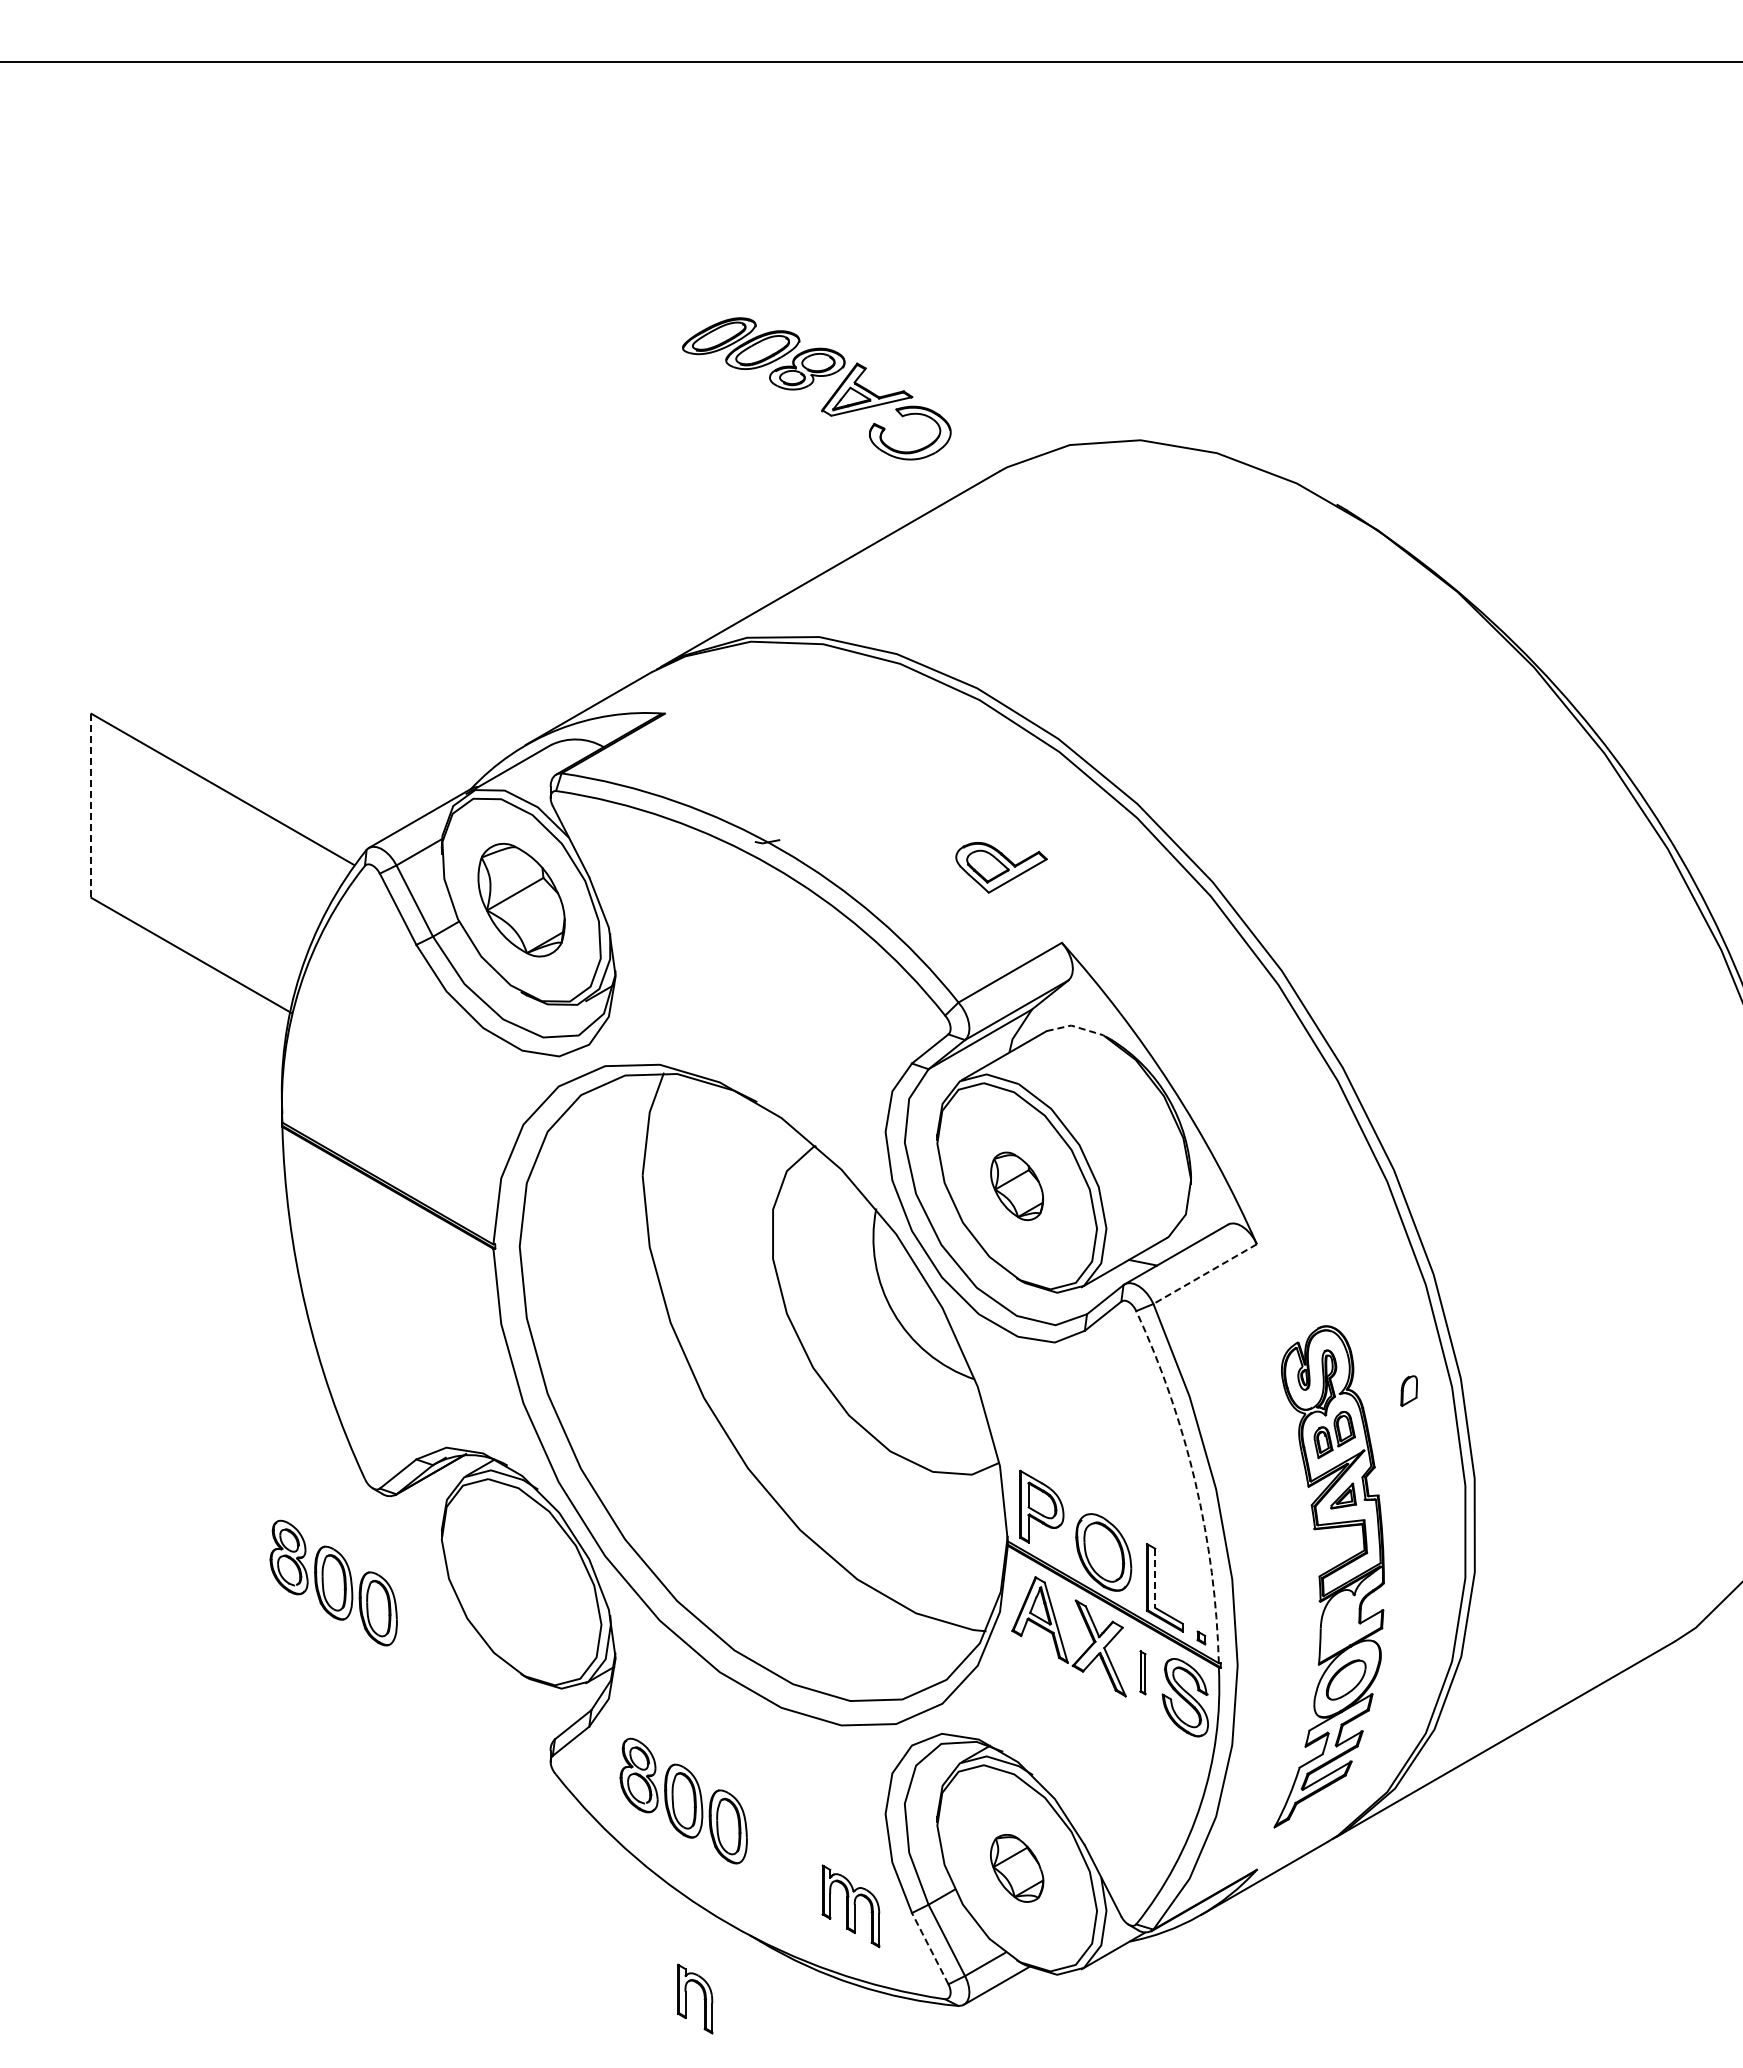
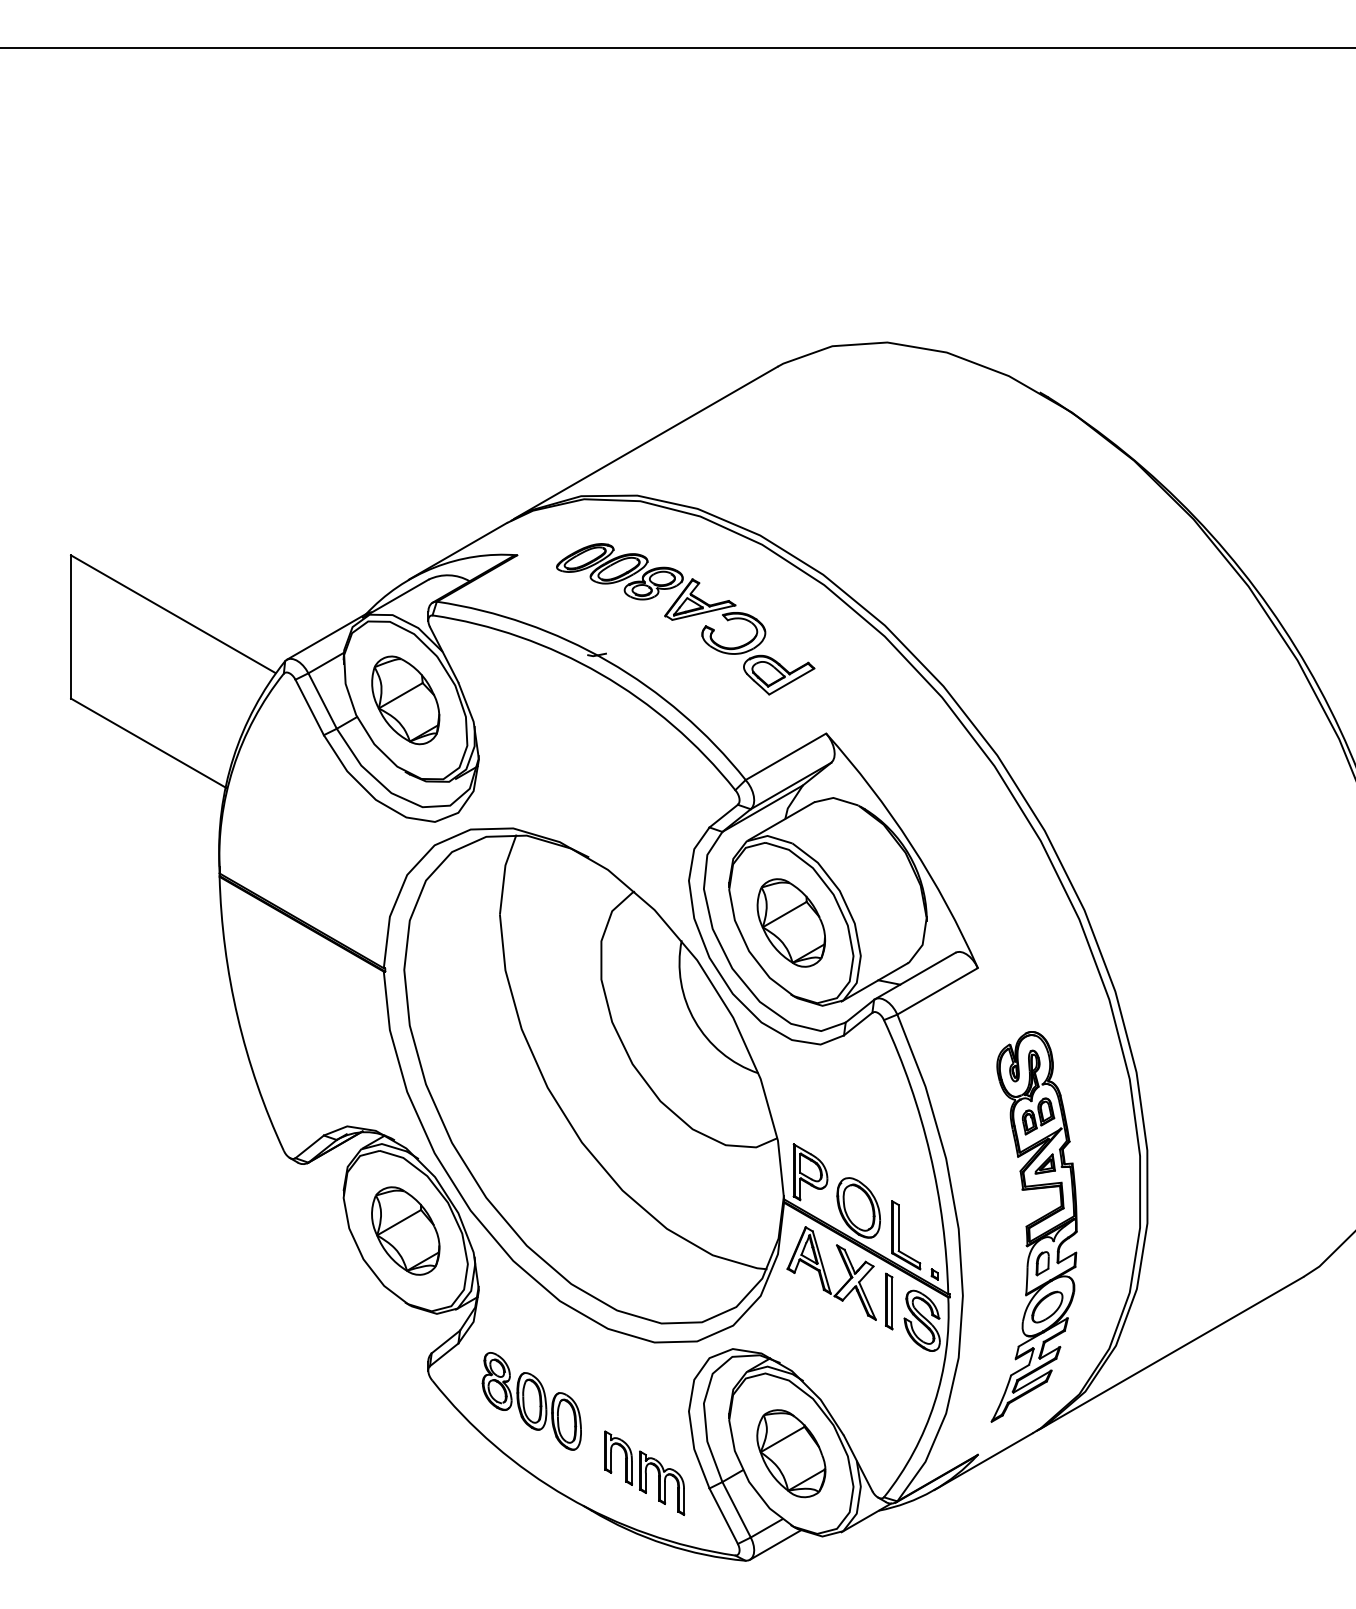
part: (812, 383) -> (657, 594), moved
line: (91, 806) -> (71, 627), dashed -> solid
line: (1074, 1026) -> (835, 798), dashed -> solid
part: (1016, 1186) -> (790, 923), size x1.67
line: (1205, 1274) -> (937, 991), dashed -> solid
part: (1408, 1390) -> (1042, 1263), moved
arc: (1195, 1482) -> (930, 1153), dashed -> solid
line: (1155, 1578) -> (898, 1228), dashed -> solid
part: (333, 1582) -> (259, 1231), removed
part: (521, 1582) -> (405, 1231), added
part: (1142, 1672) -> (888, 1301), size x1.67
part: (1016, 1868) -> (790, 1453), size x1.67
line: (930, 1948) -> (723, 1516), dashed -> solid
part: (703, 1999) -> (625, 1458), moved

